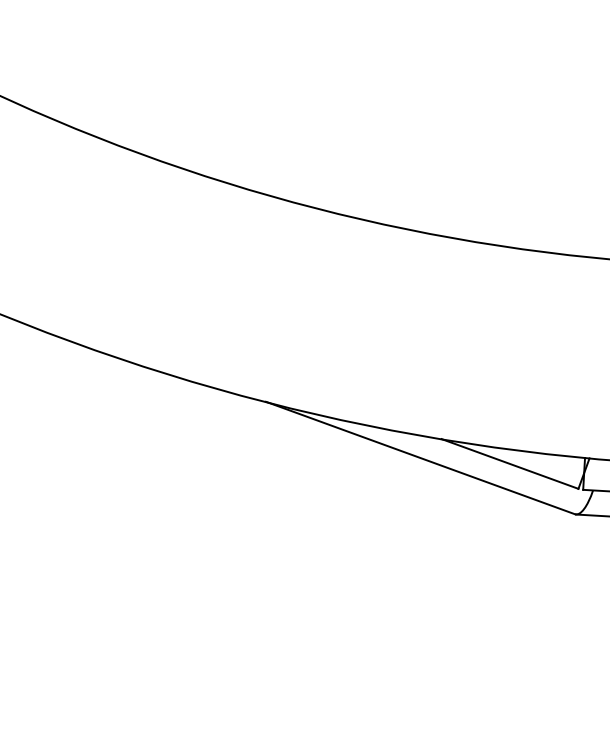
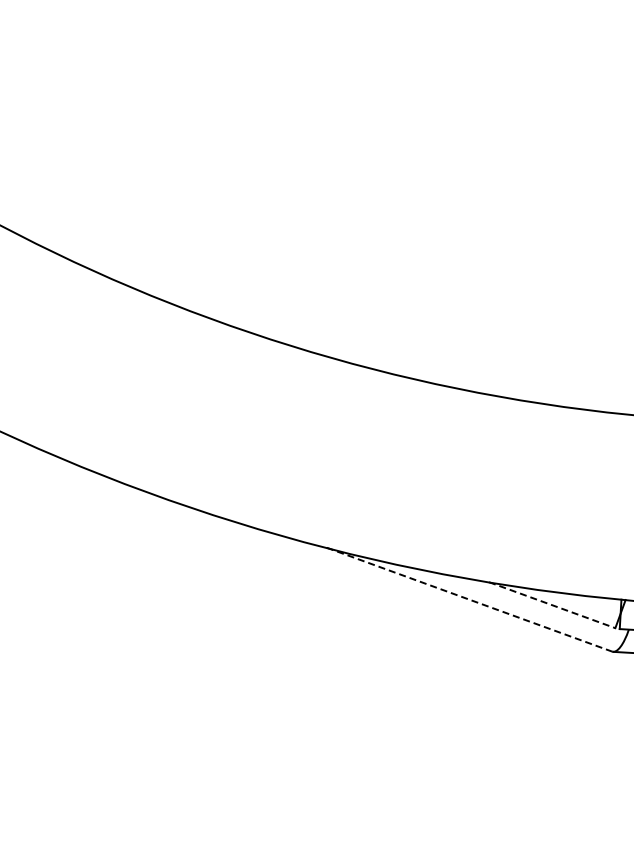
line: (420, 457) -> (469, 599), solid -> dashed
line: (510, 464) -> (552, 605), solid -> dashed

